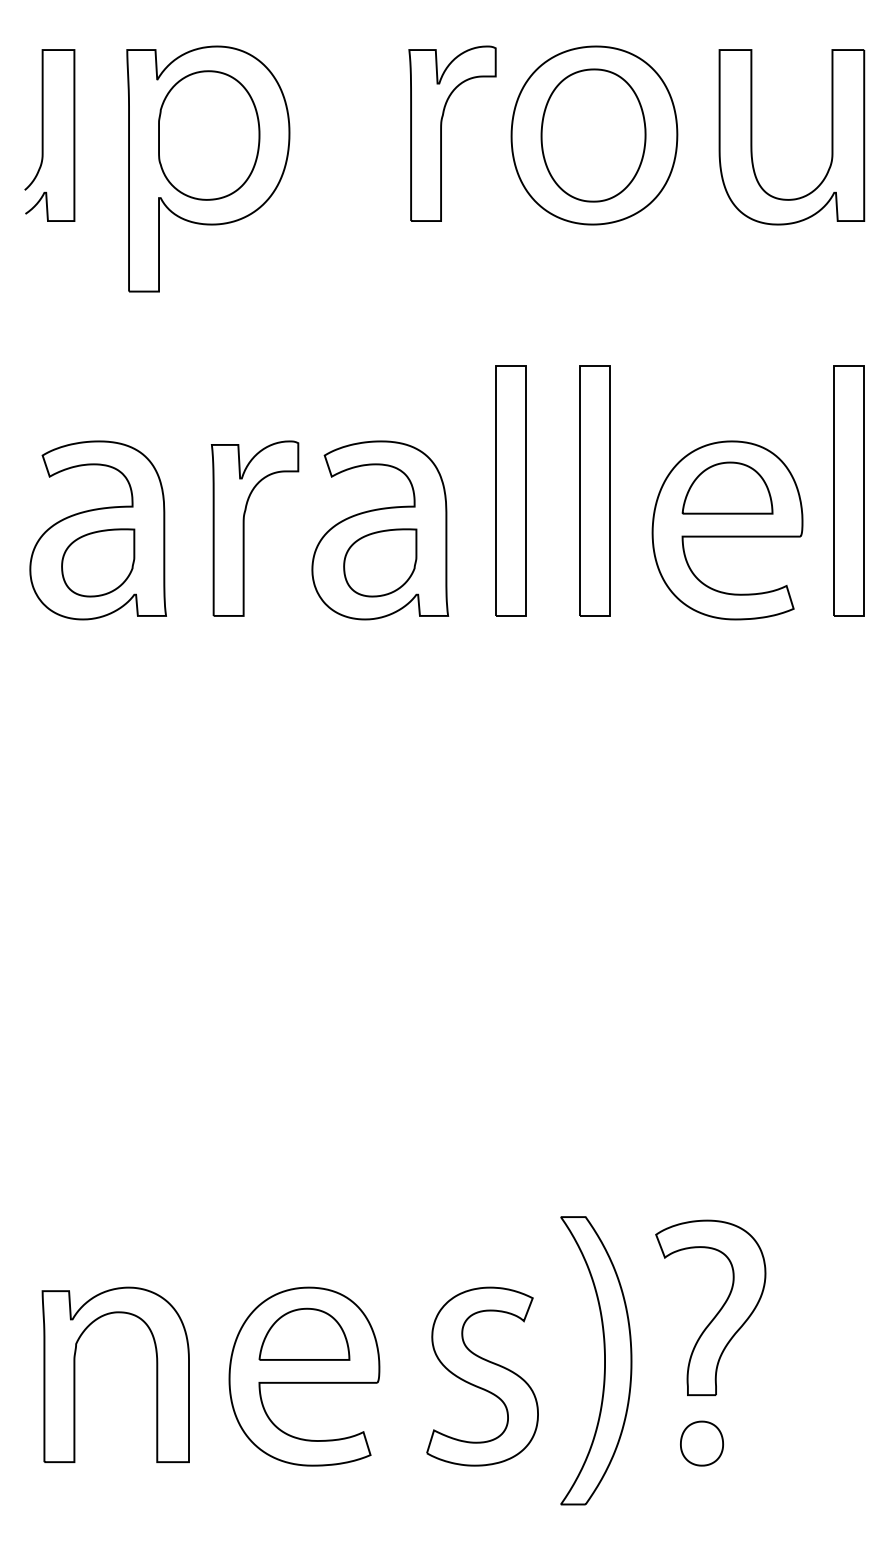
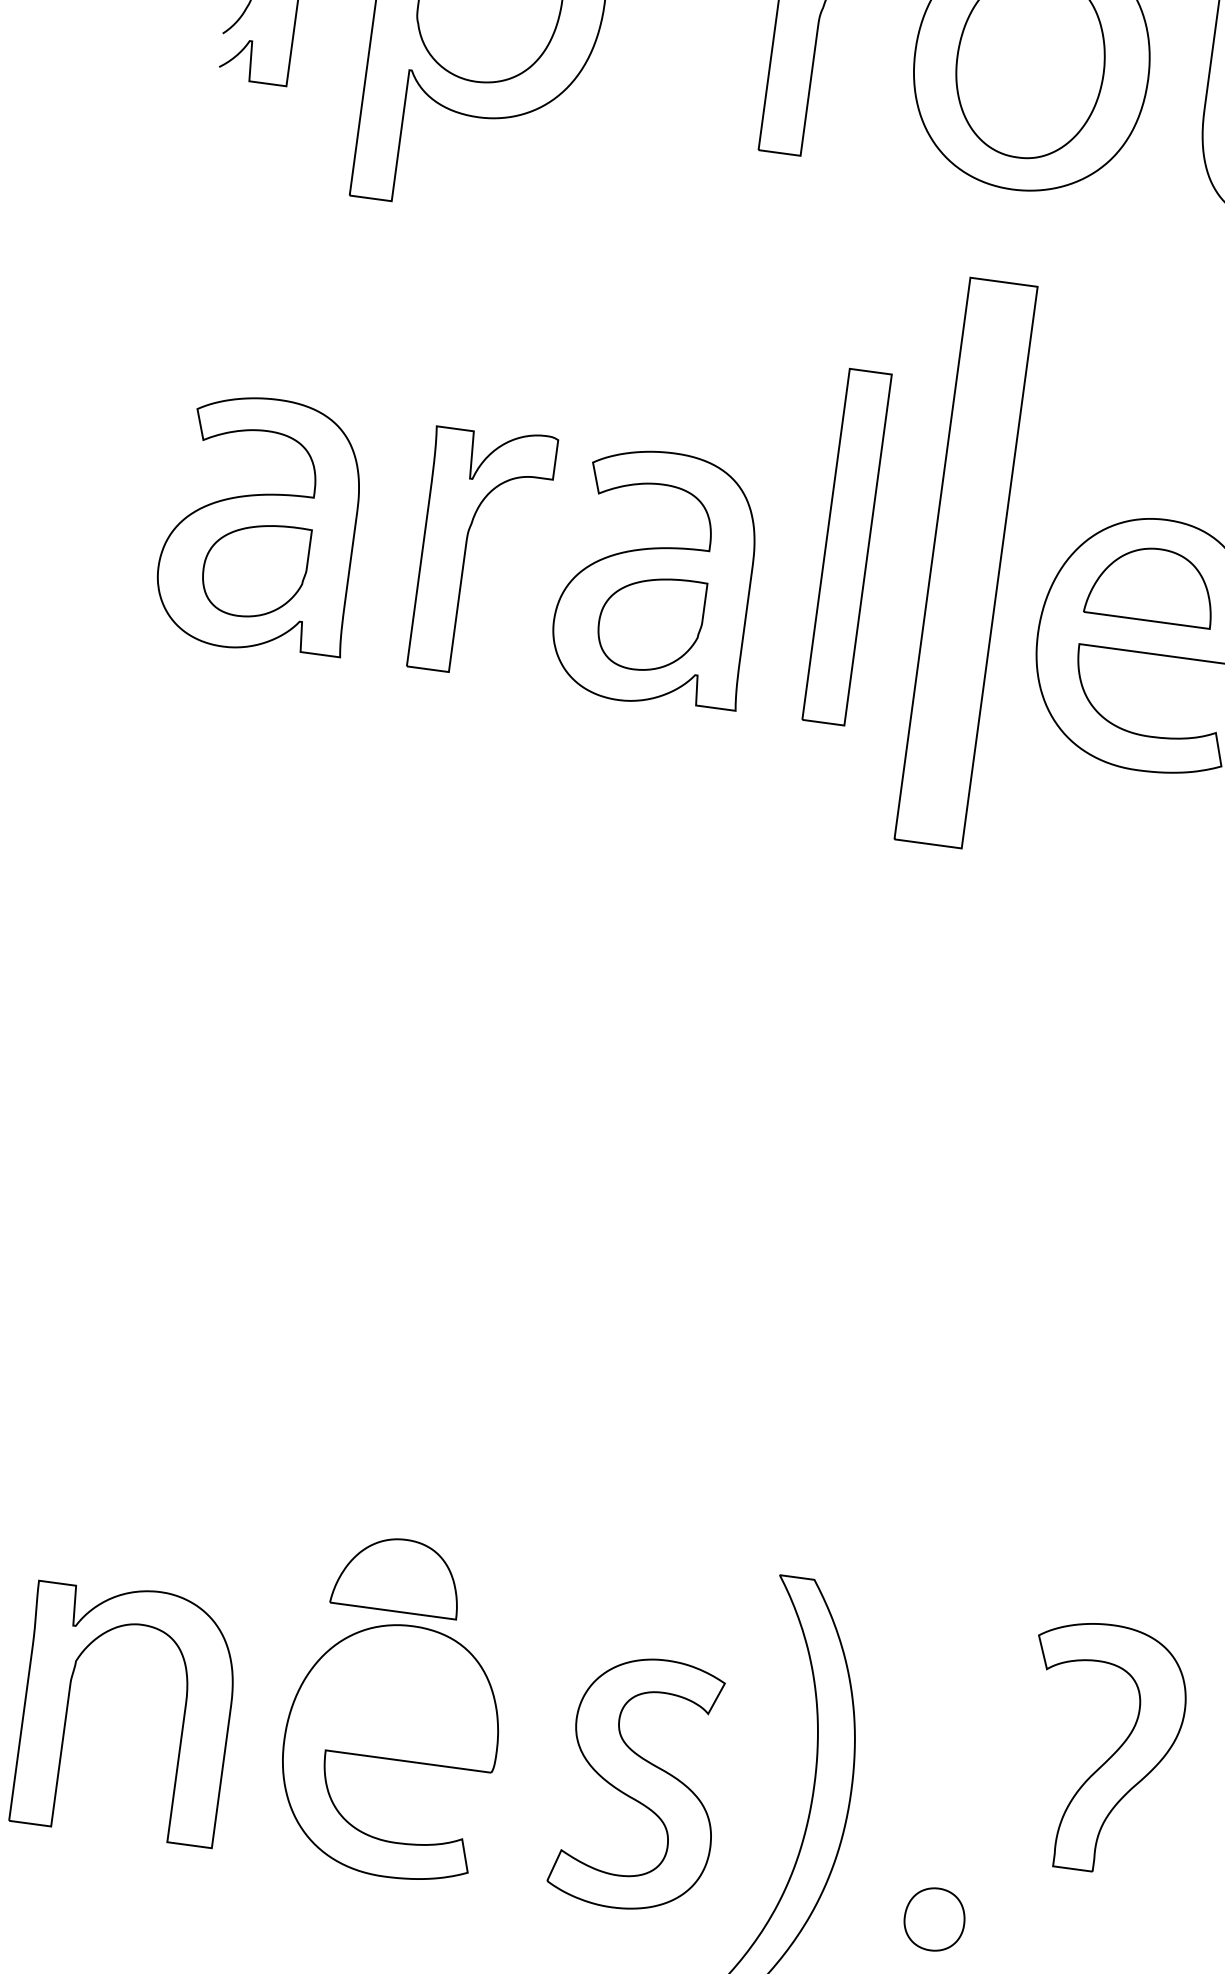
part: (594, 490) -> (964, 562), size x1.6
part: (716, 1313) -> (1108, 1757), moved
part: (304, 1333) -> (398, 1574), moved

